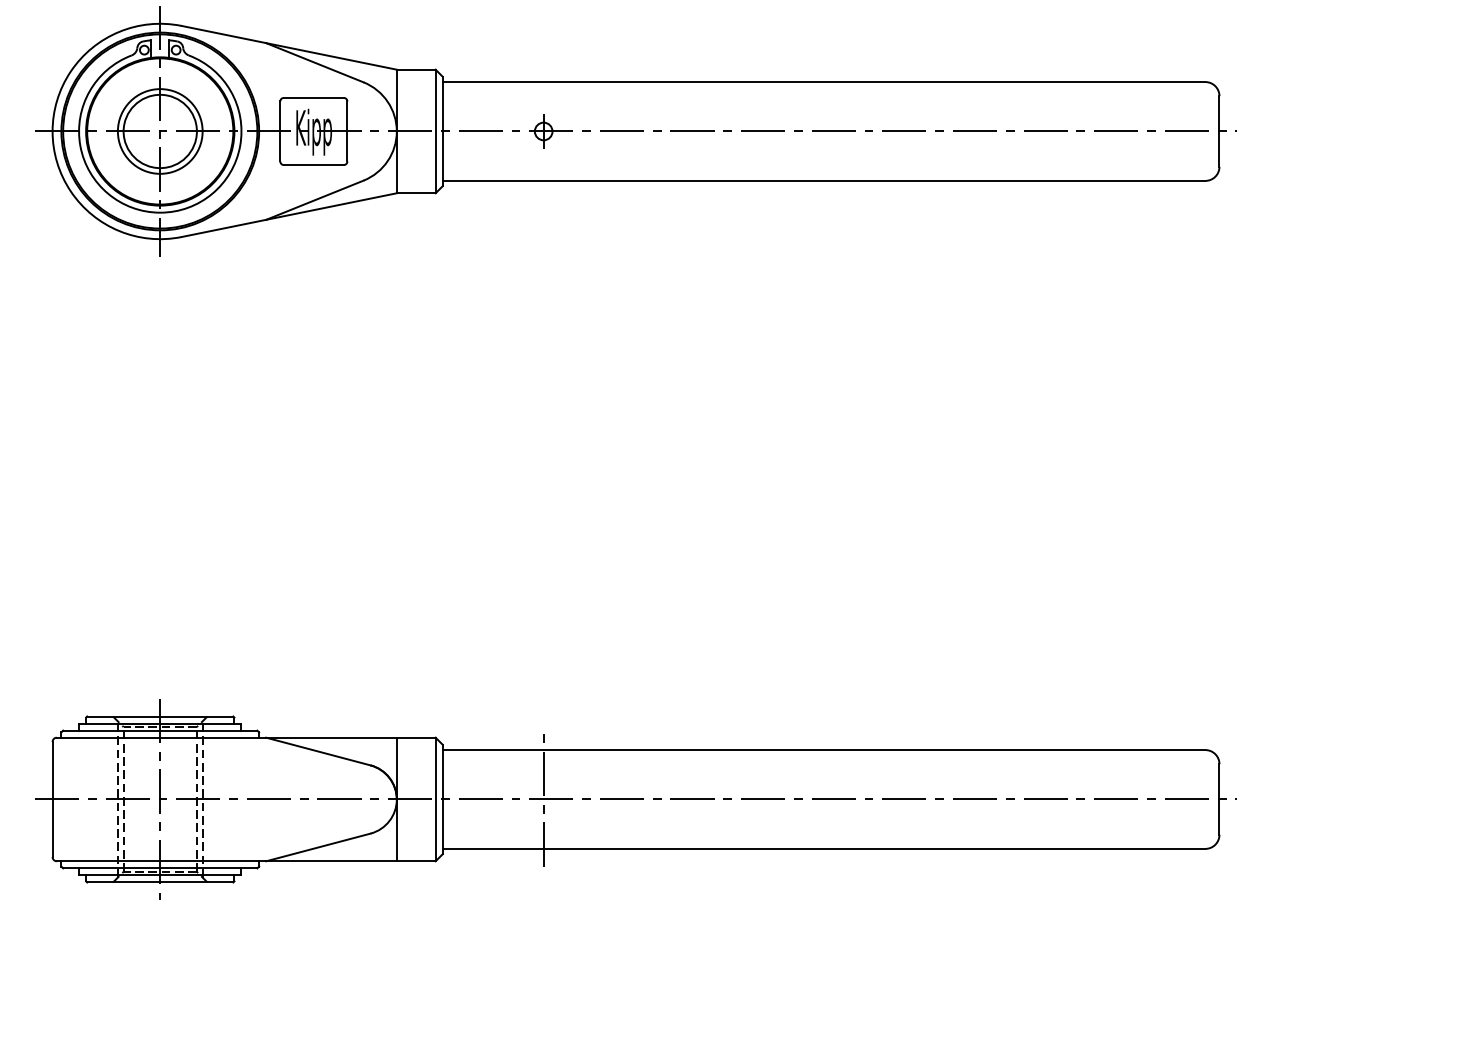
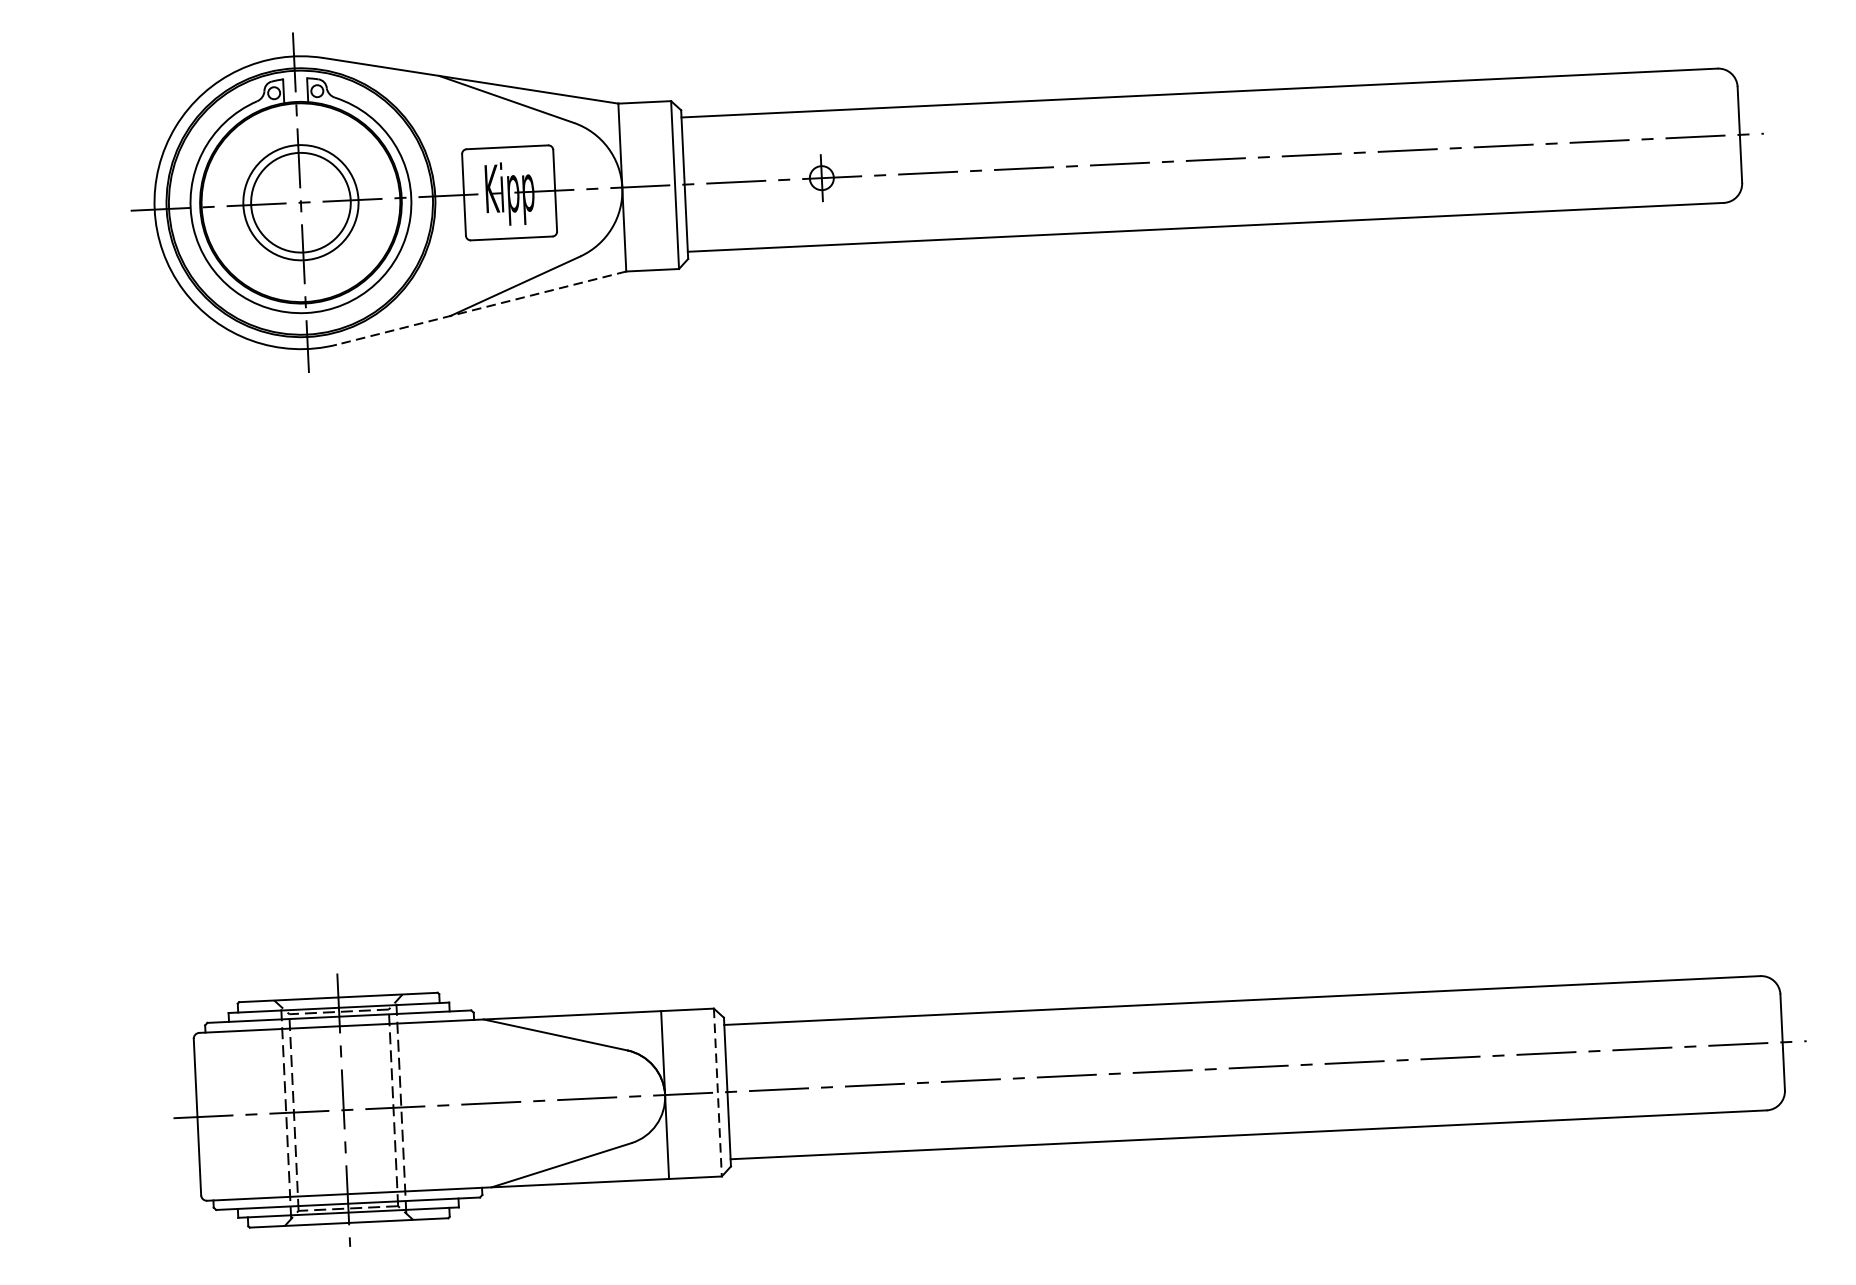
line: (289, 215) -> (481, 308), solid -> dashed
line: (435, 799) -> (717, 1092), solid -> dashed
line: (543, 799) -> (864, 1085), removed

